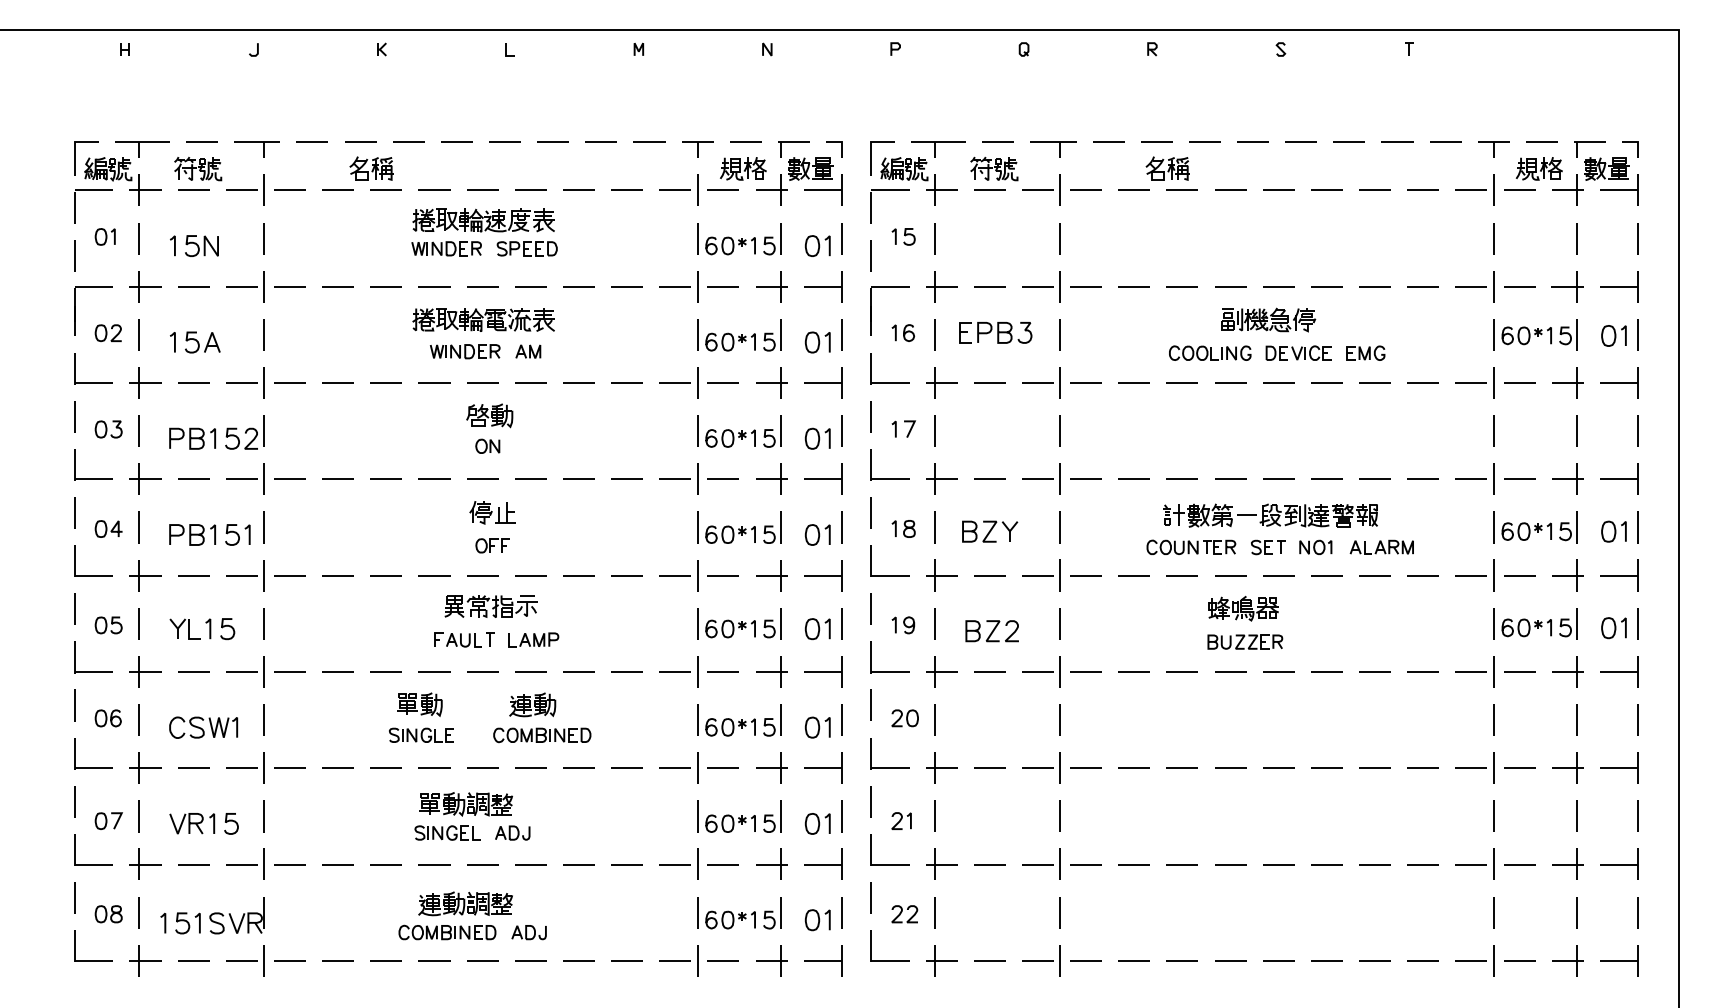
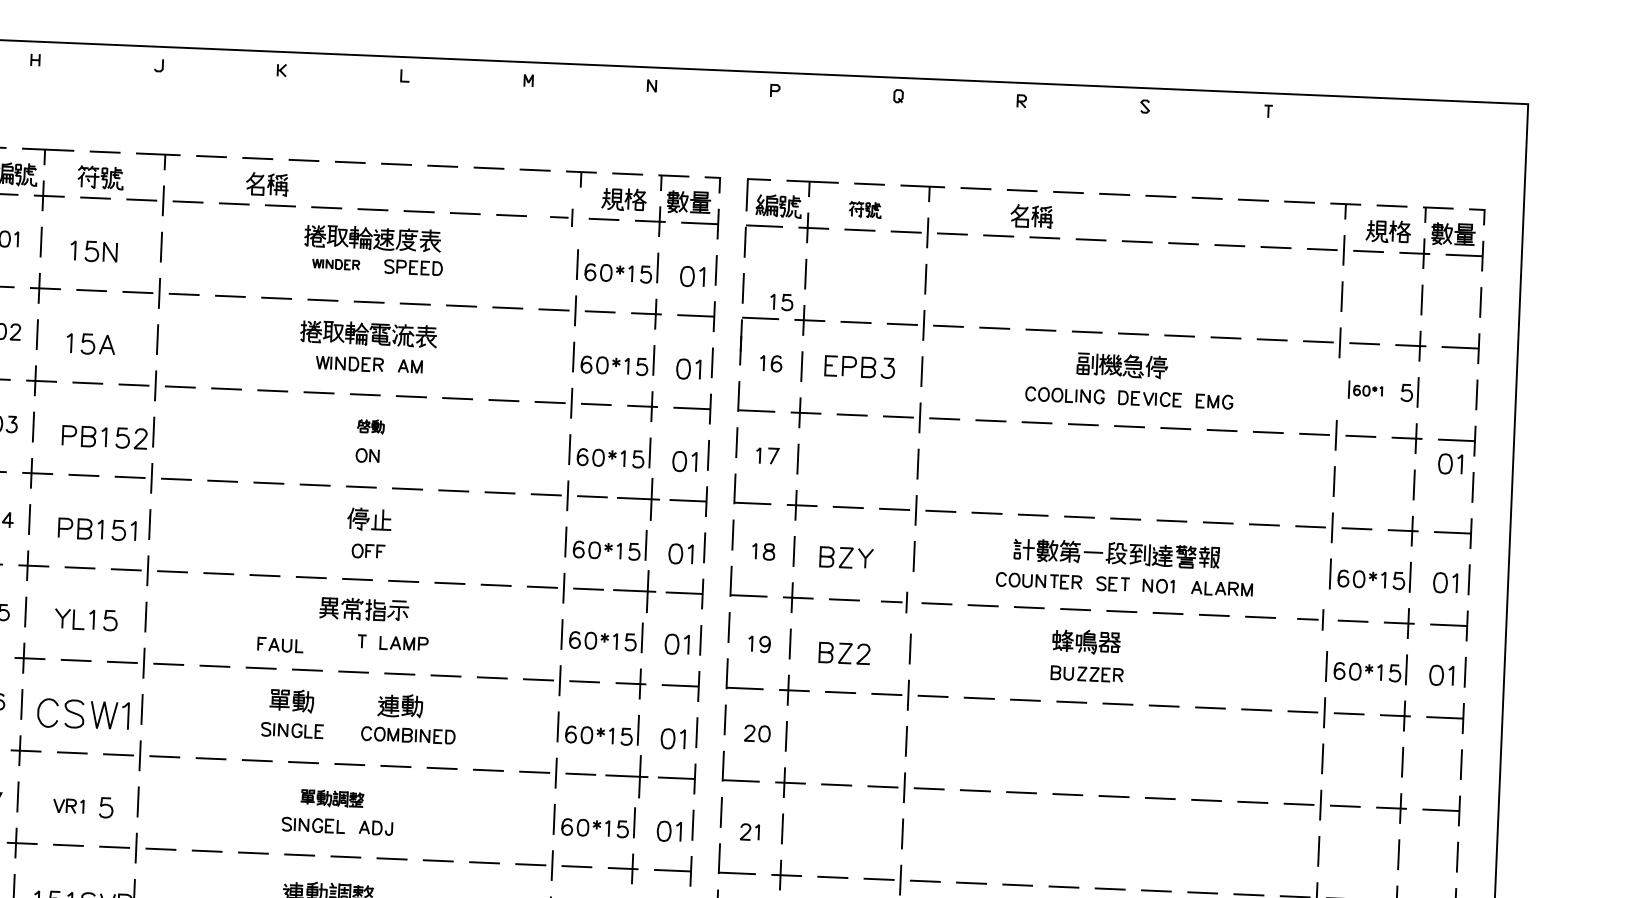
part: (994, 168) -> (865, 209), size x0.7
part: (678, 189) -> (561, 216), size x0.6
part: (903, 236) -> (781, 301), moved
part: (446, 248) -> (335, 264), size x0.7
part: (1522, 334) -> (1365, 389), size x0.6
part: (1613, 335) -> (1450, 463), moved
part: (489, 415) -> (370, 426), size x0.6
part: (771, 478) -> (638, 497), size x1.4
part: (771, 575) -> (634, 591), size x1.4
part: (1041, 575) -> (894, 601), size x0.7
part: (1474, 575) -> (1309, 619), size x0.7
part: (457, 639) -> (279, 644), moved
part: (203, 727) -> (83, 714), size x1.4
part: (771, 767) -> (627, 775), size x1.4
part: (465, 804) -> (331, 798), size x0.7
part: (192, 823) -> (68, 805), size x0.7

